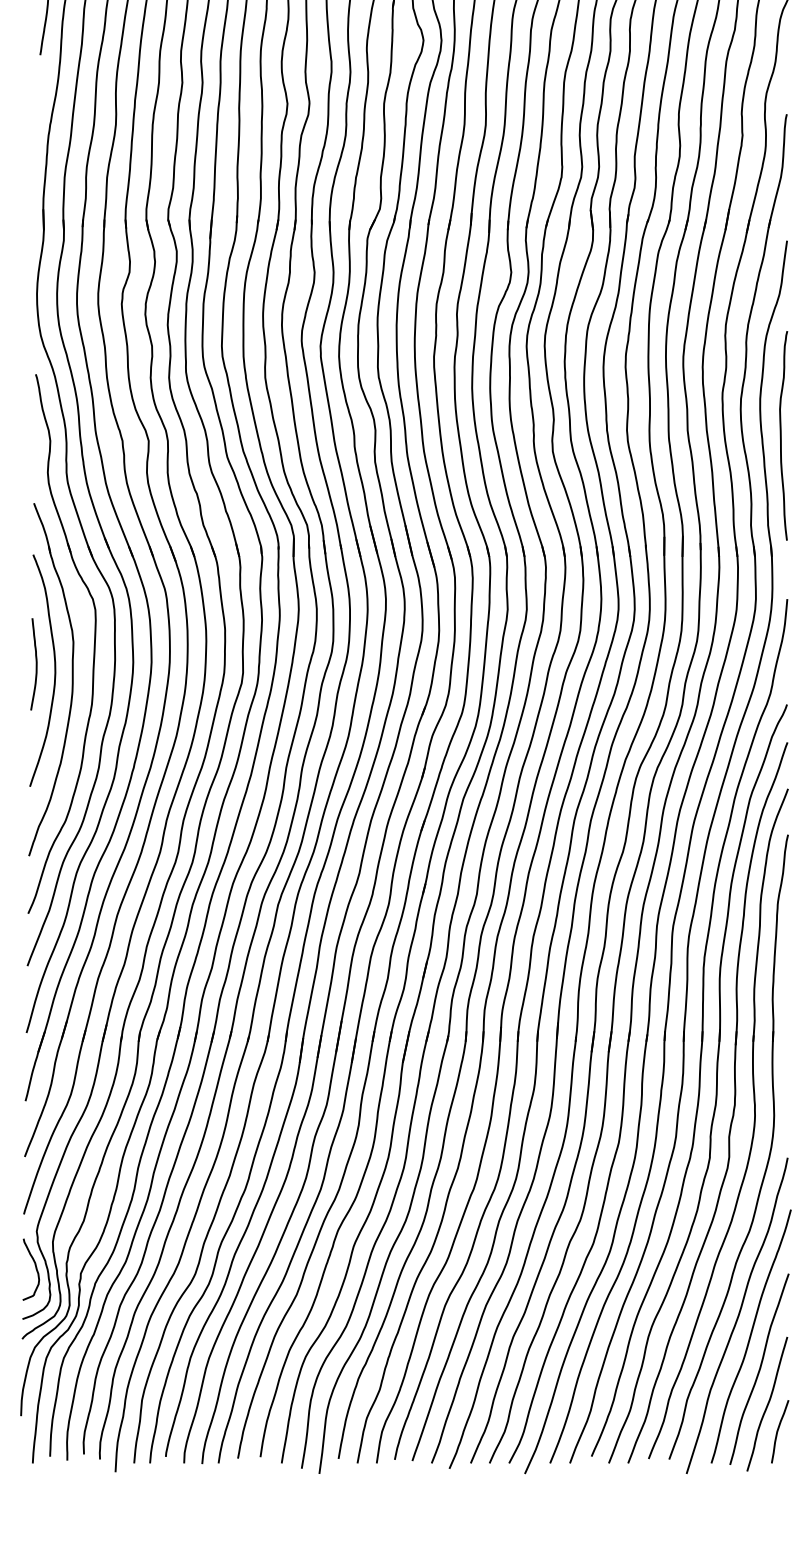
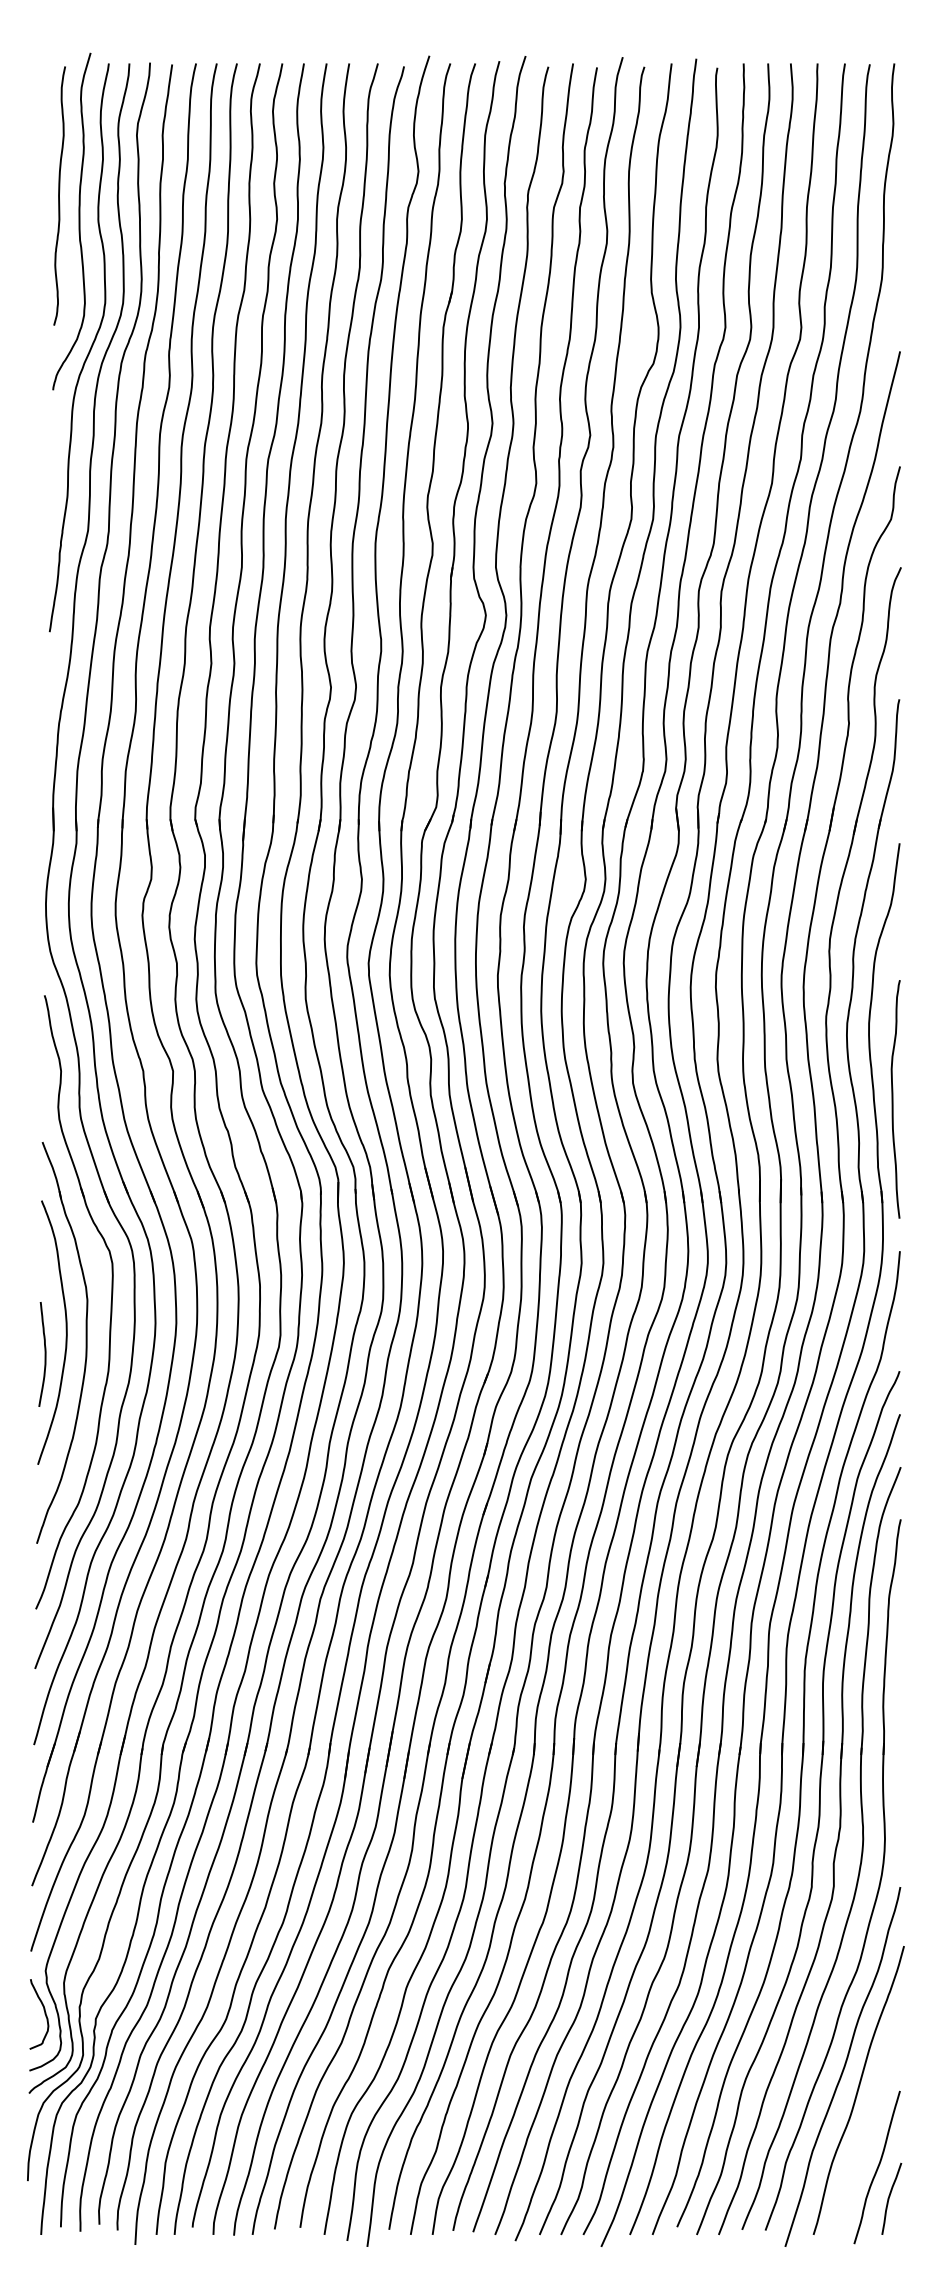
curve: (781, 435) -> (893, 1099), moved
curve: (35, 664) -> (44, 1354), moved
curve: (759, 1369) -> (868, 2127), removed

